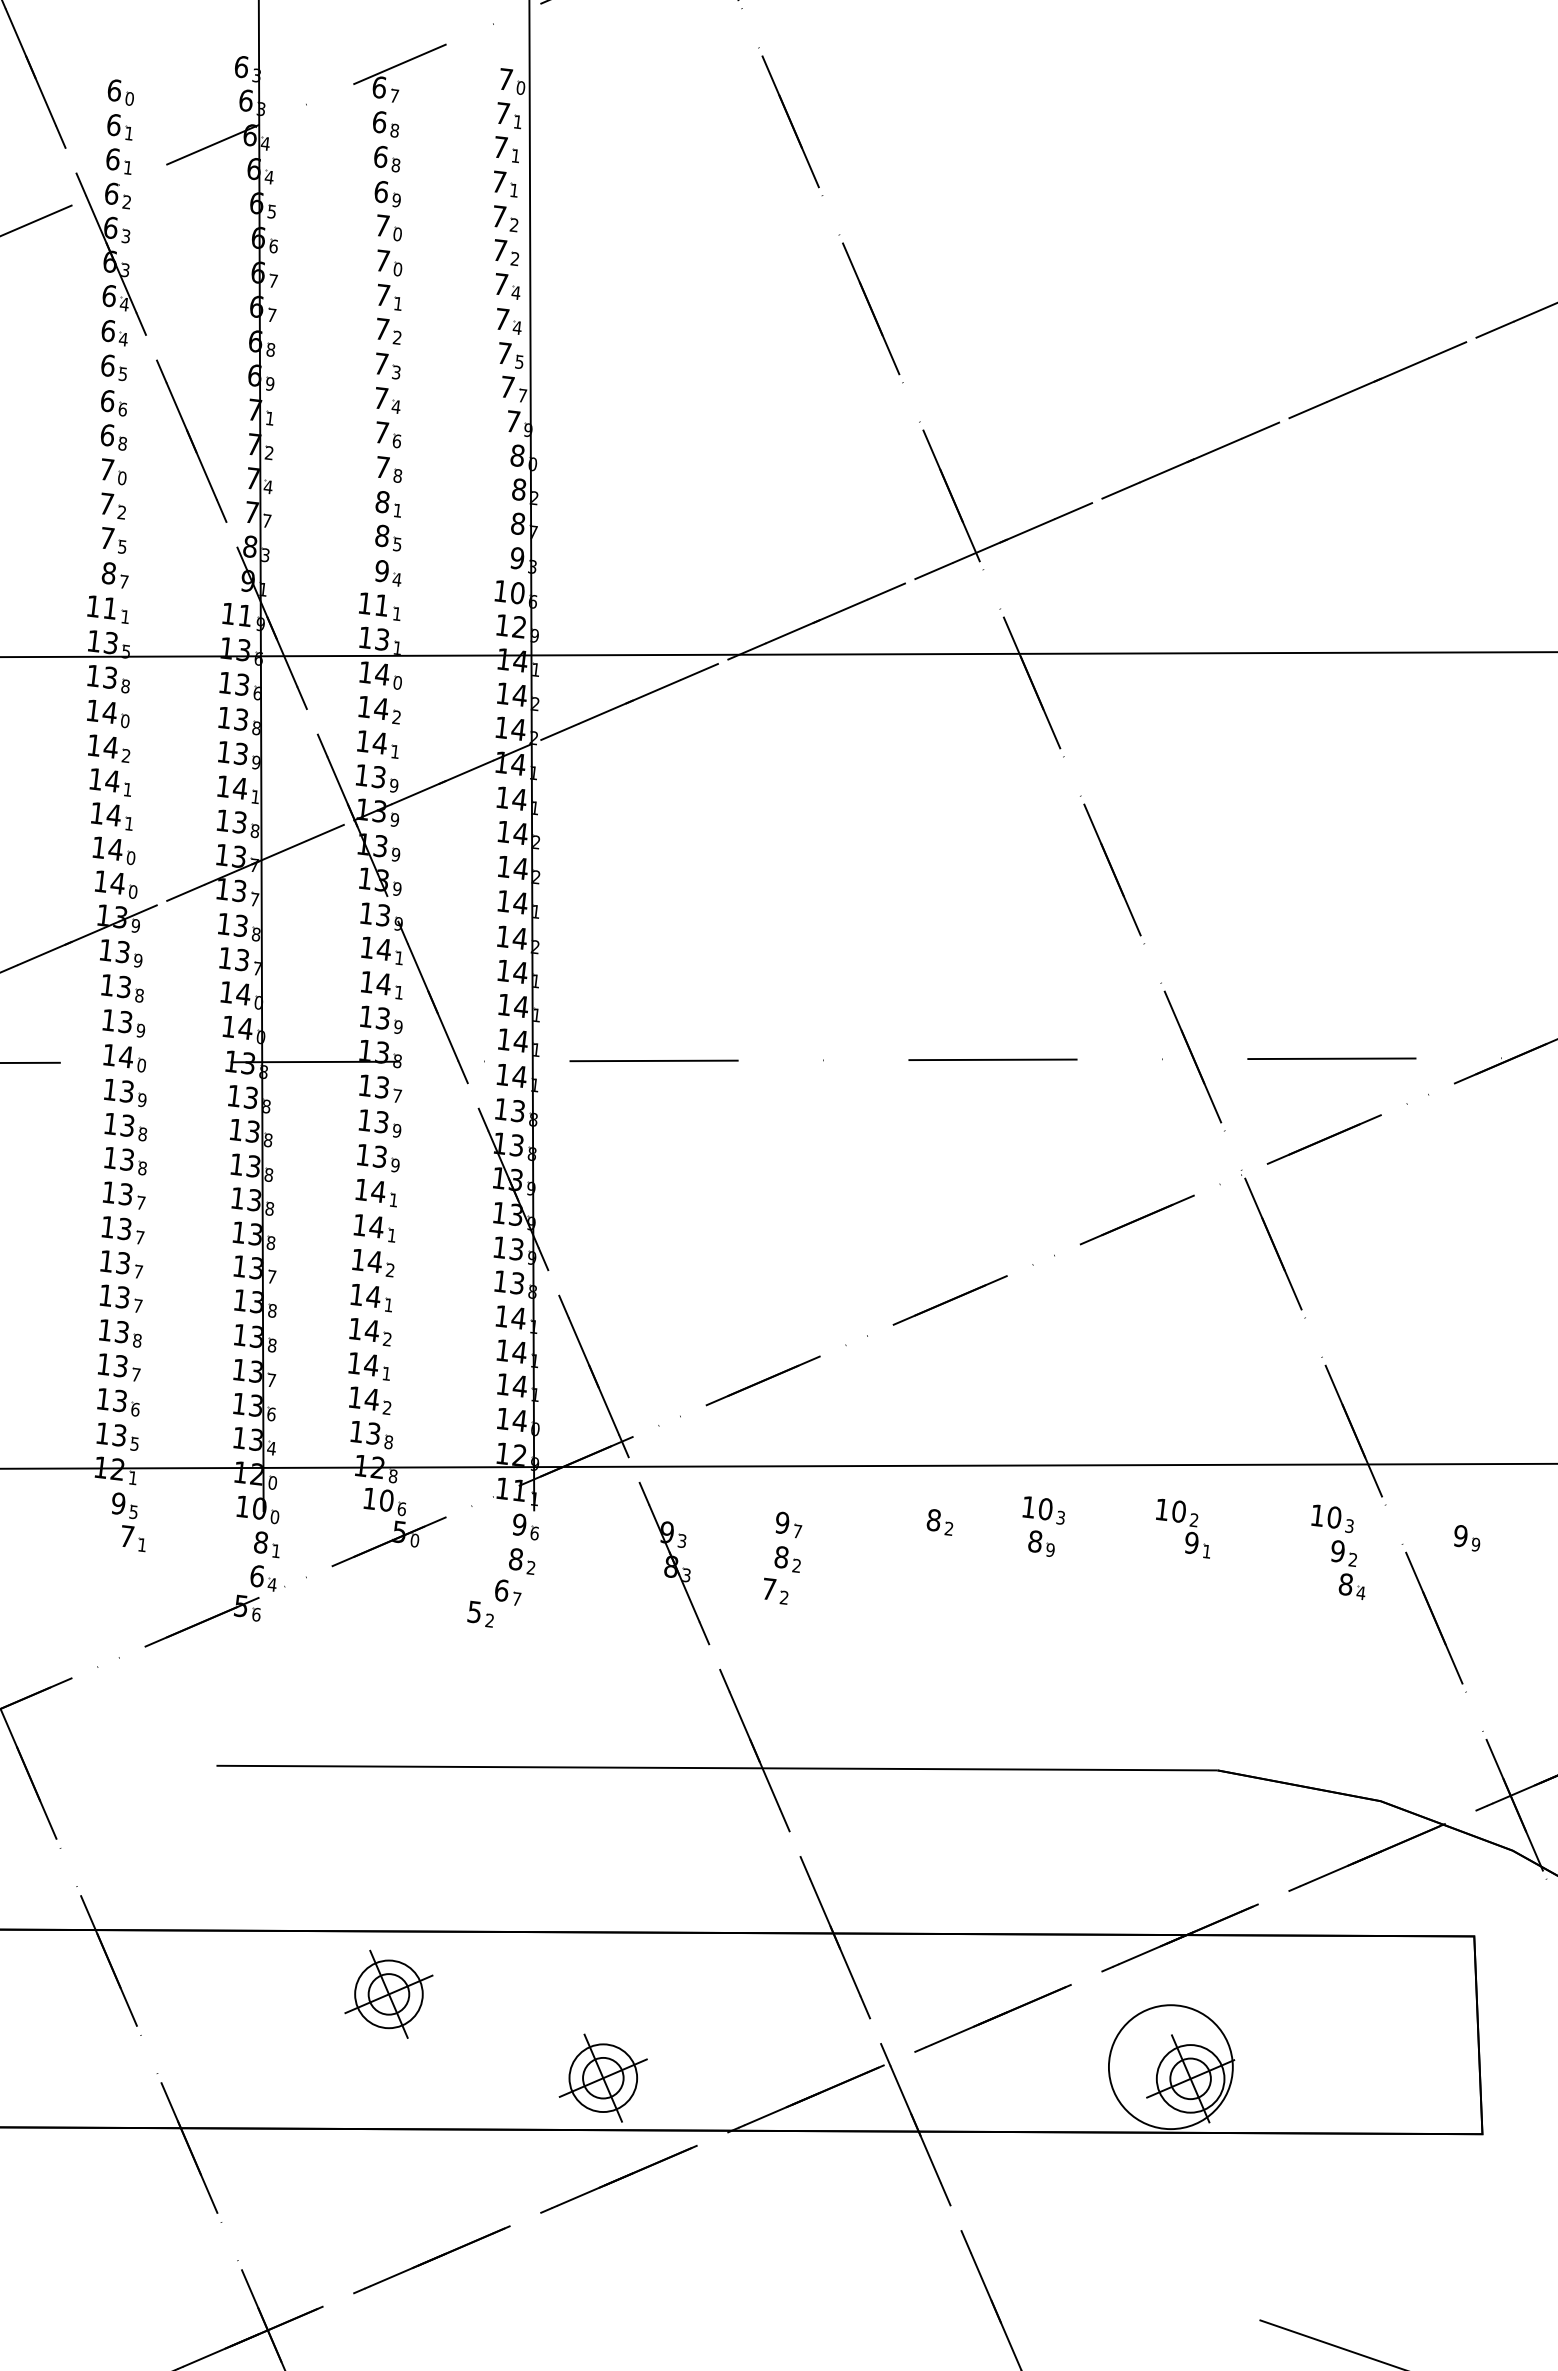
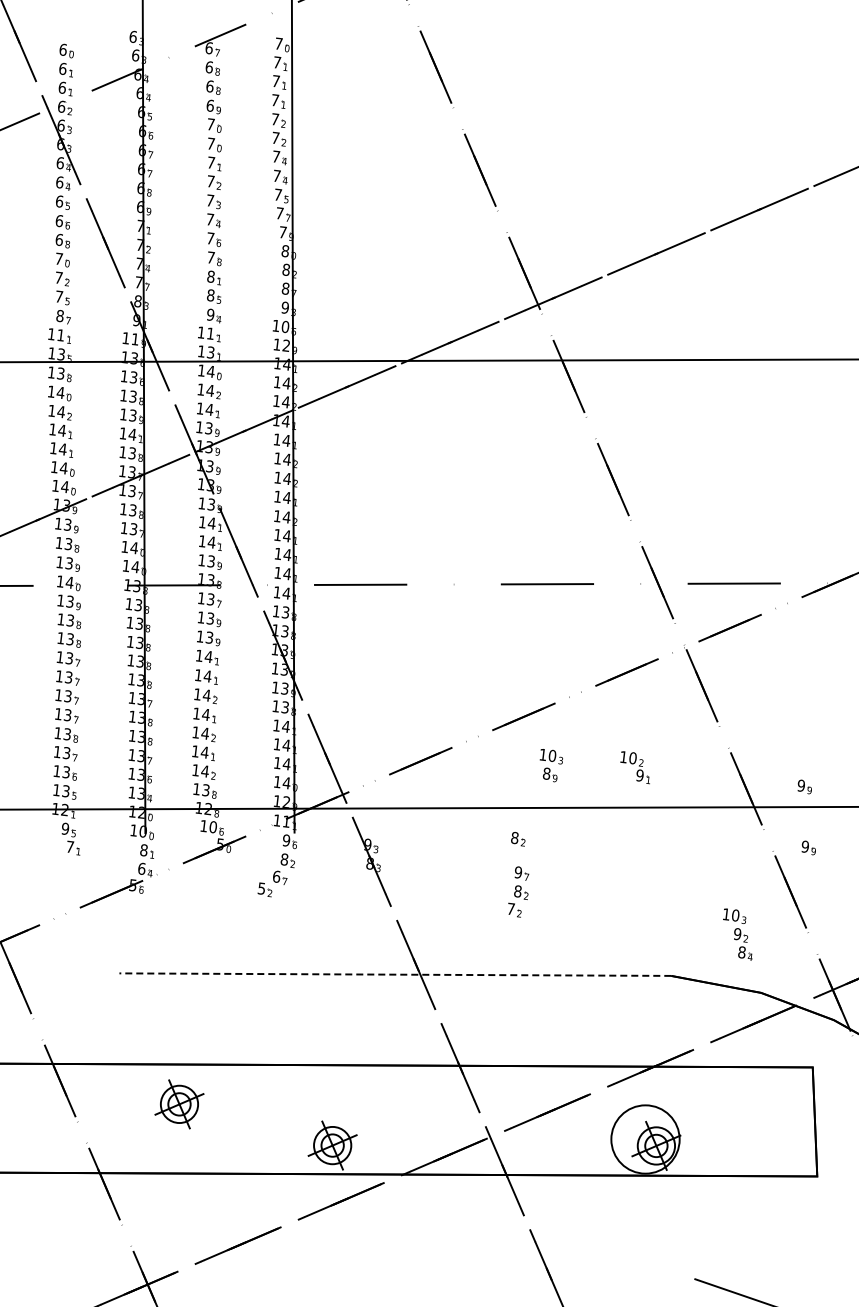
part: (1459, 1426) -> (804, 786), added
part: (1042, 1526) -> (550, 765), moved
part: (1181, 1528) -> (634, 767), moved
part: (1337, 1551) -> (737, 934), moved
part: (782, 1557) -> (518, 891), moved
line: (717, 1767) -> (395, 974), solid -> dashed
part: (388, 1994) -> (179, 1104), moved

